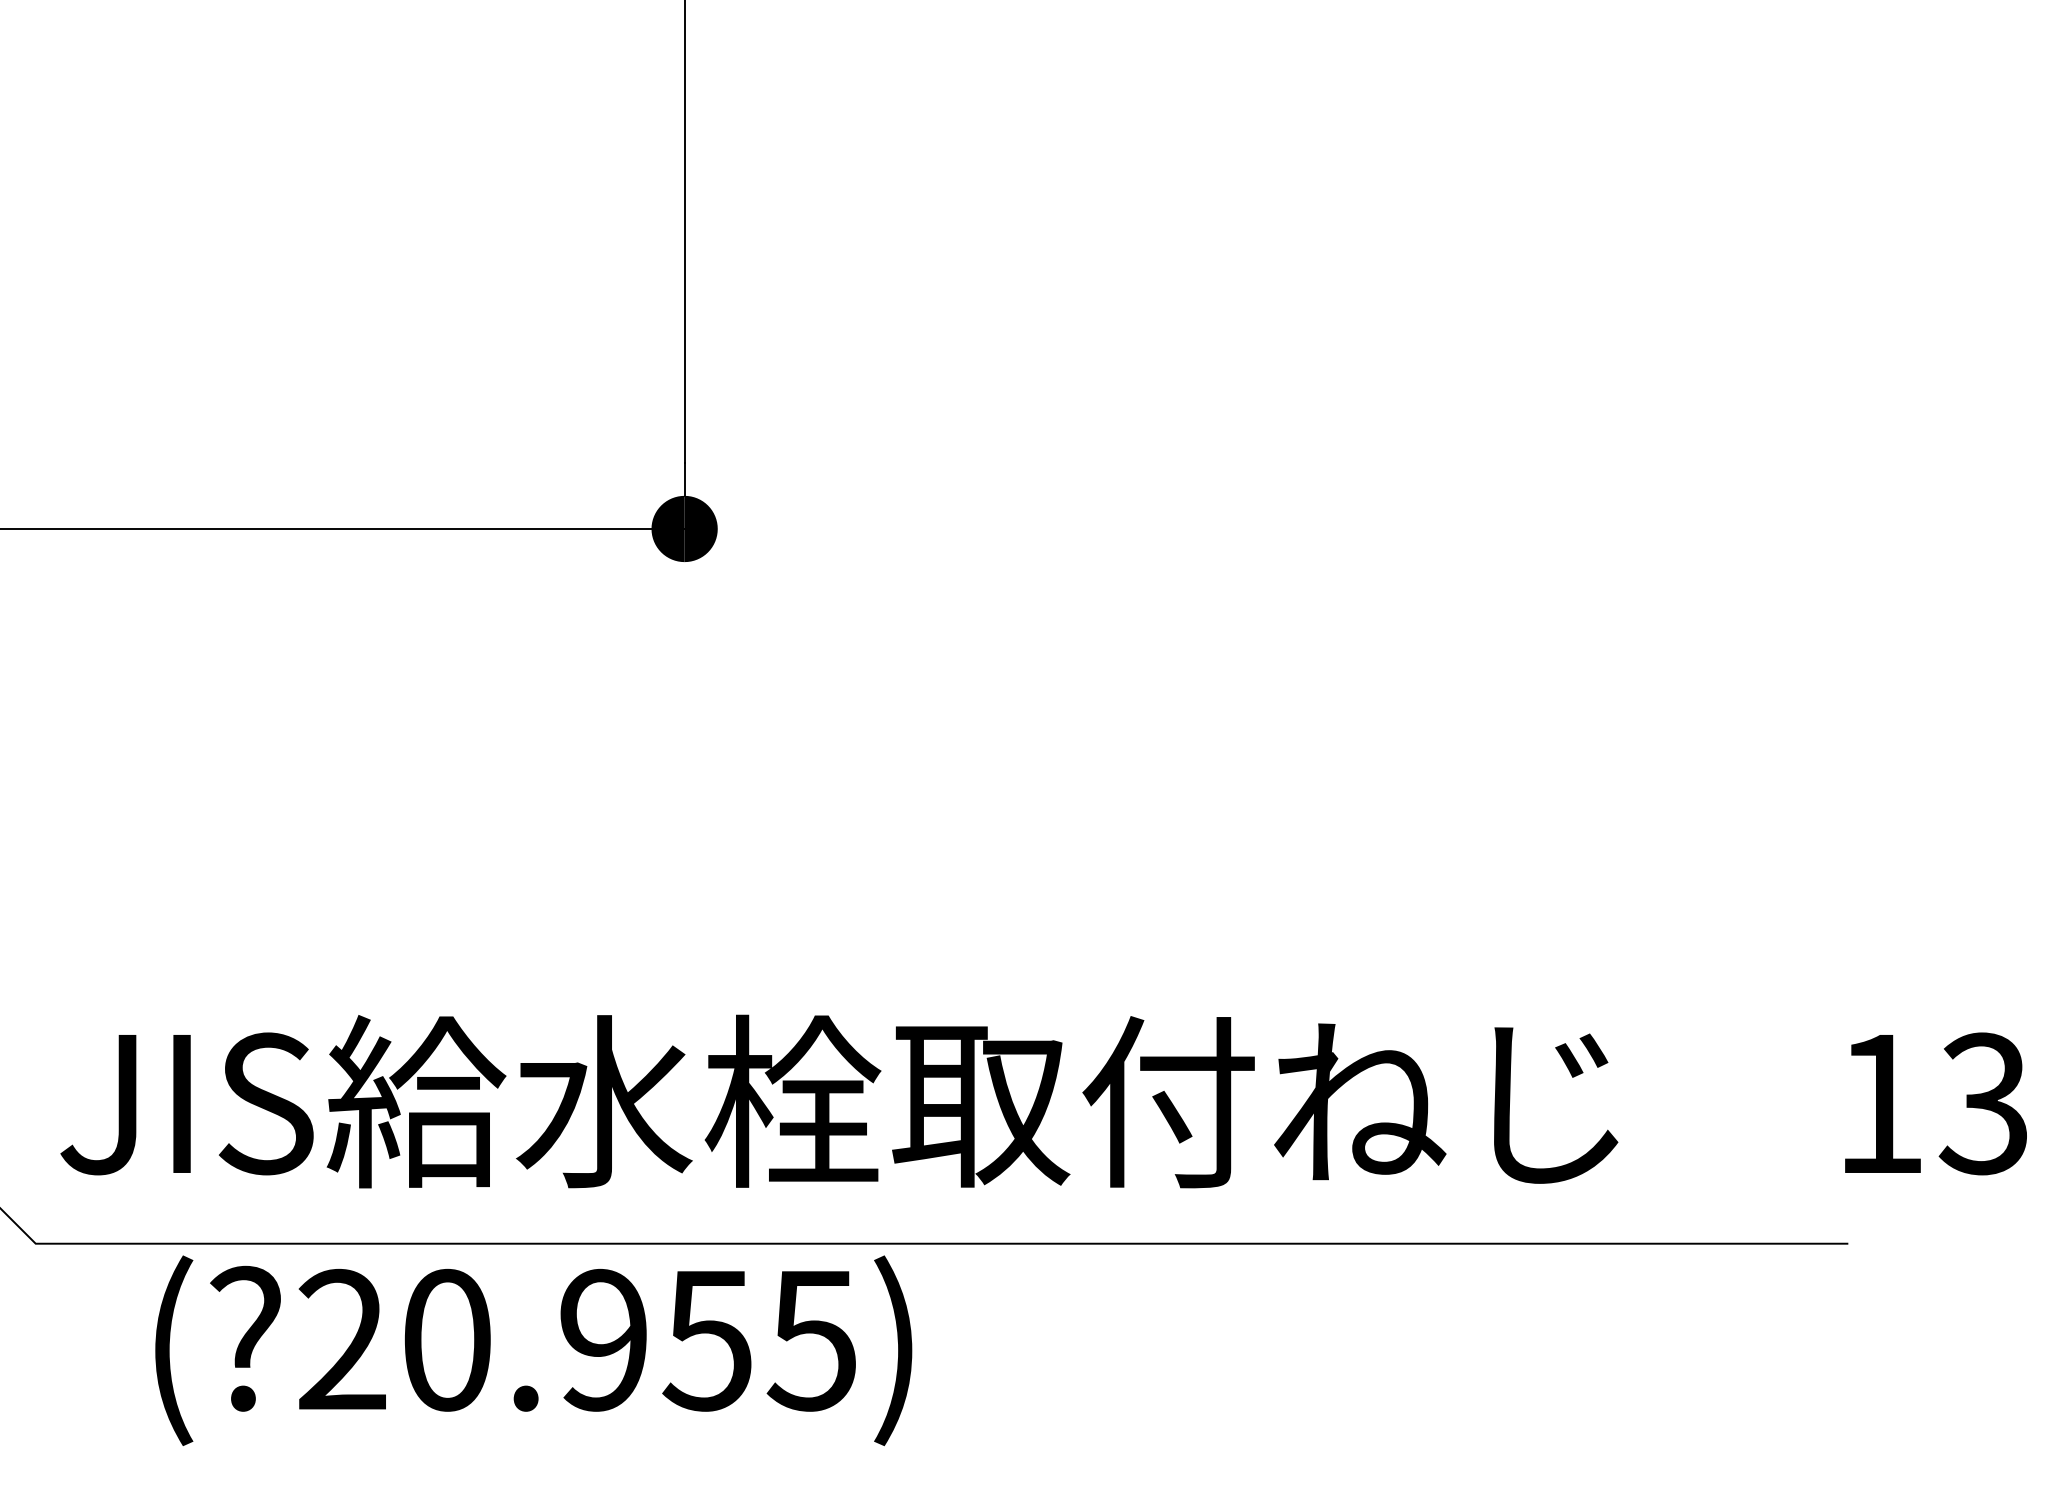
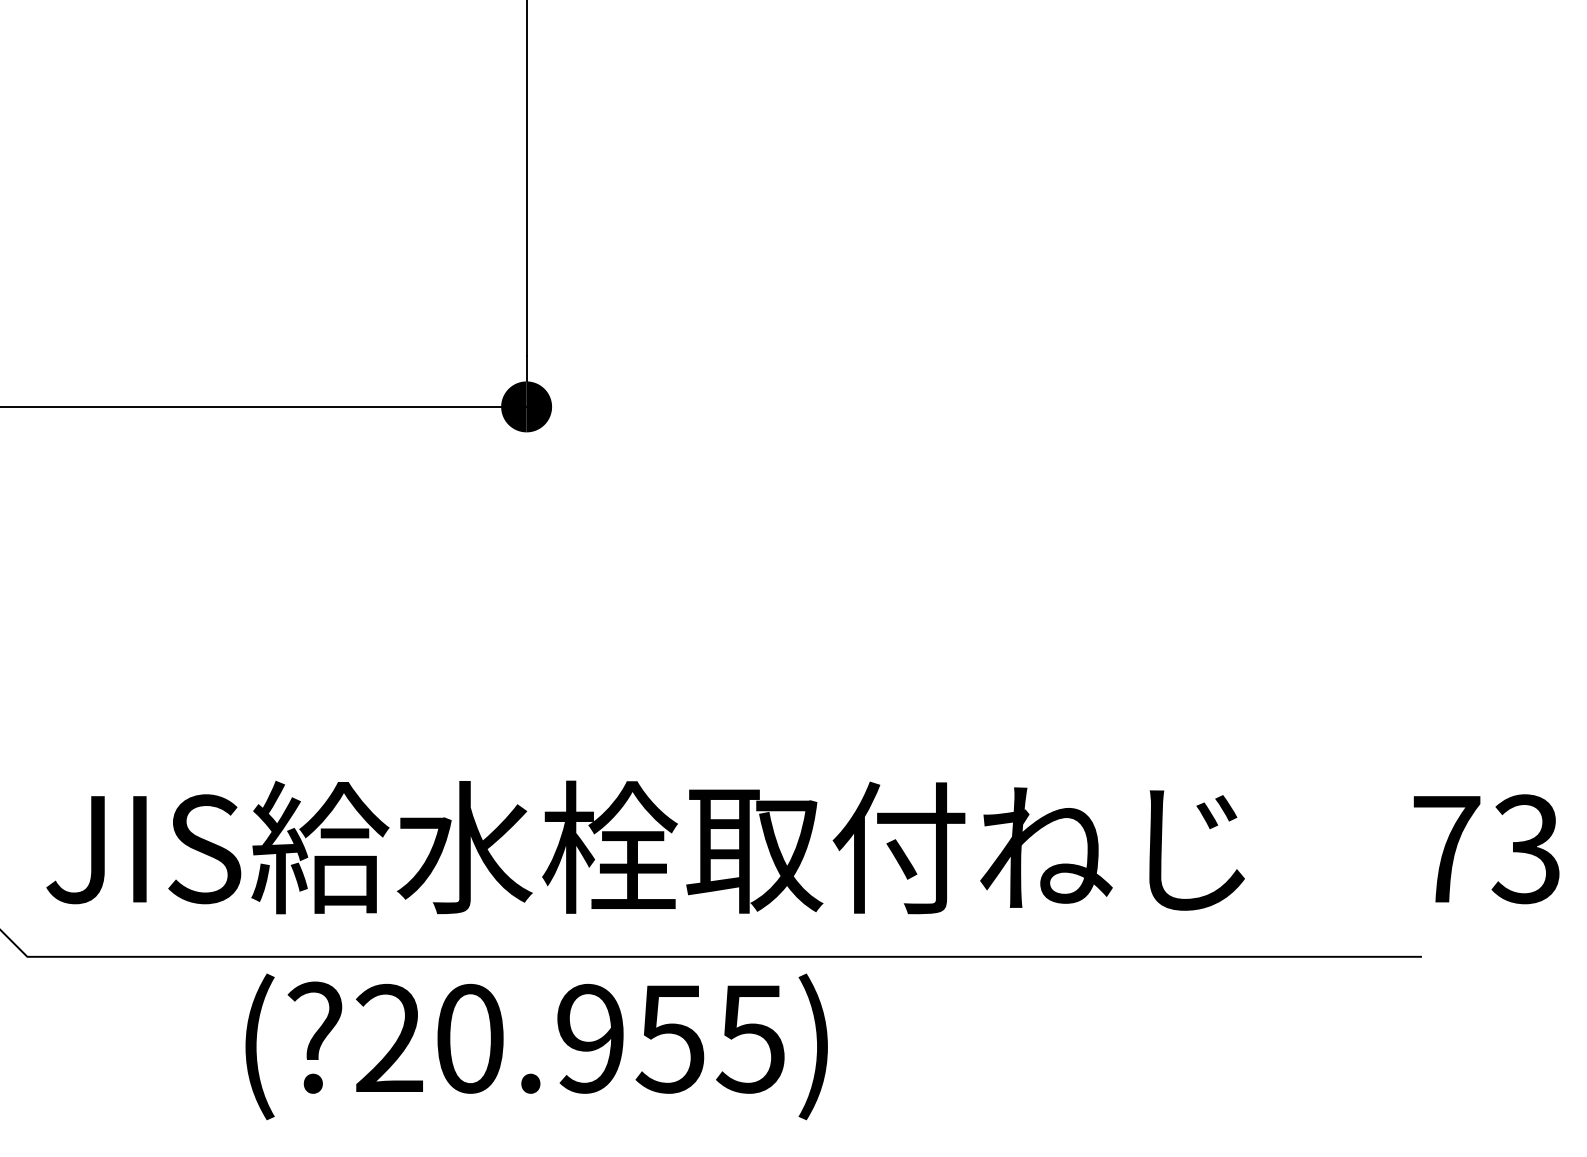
text: (1880, 1103) -> (1446, 848), 13 -> 73
text: (533, 1350) -> (536, 1046), moved

